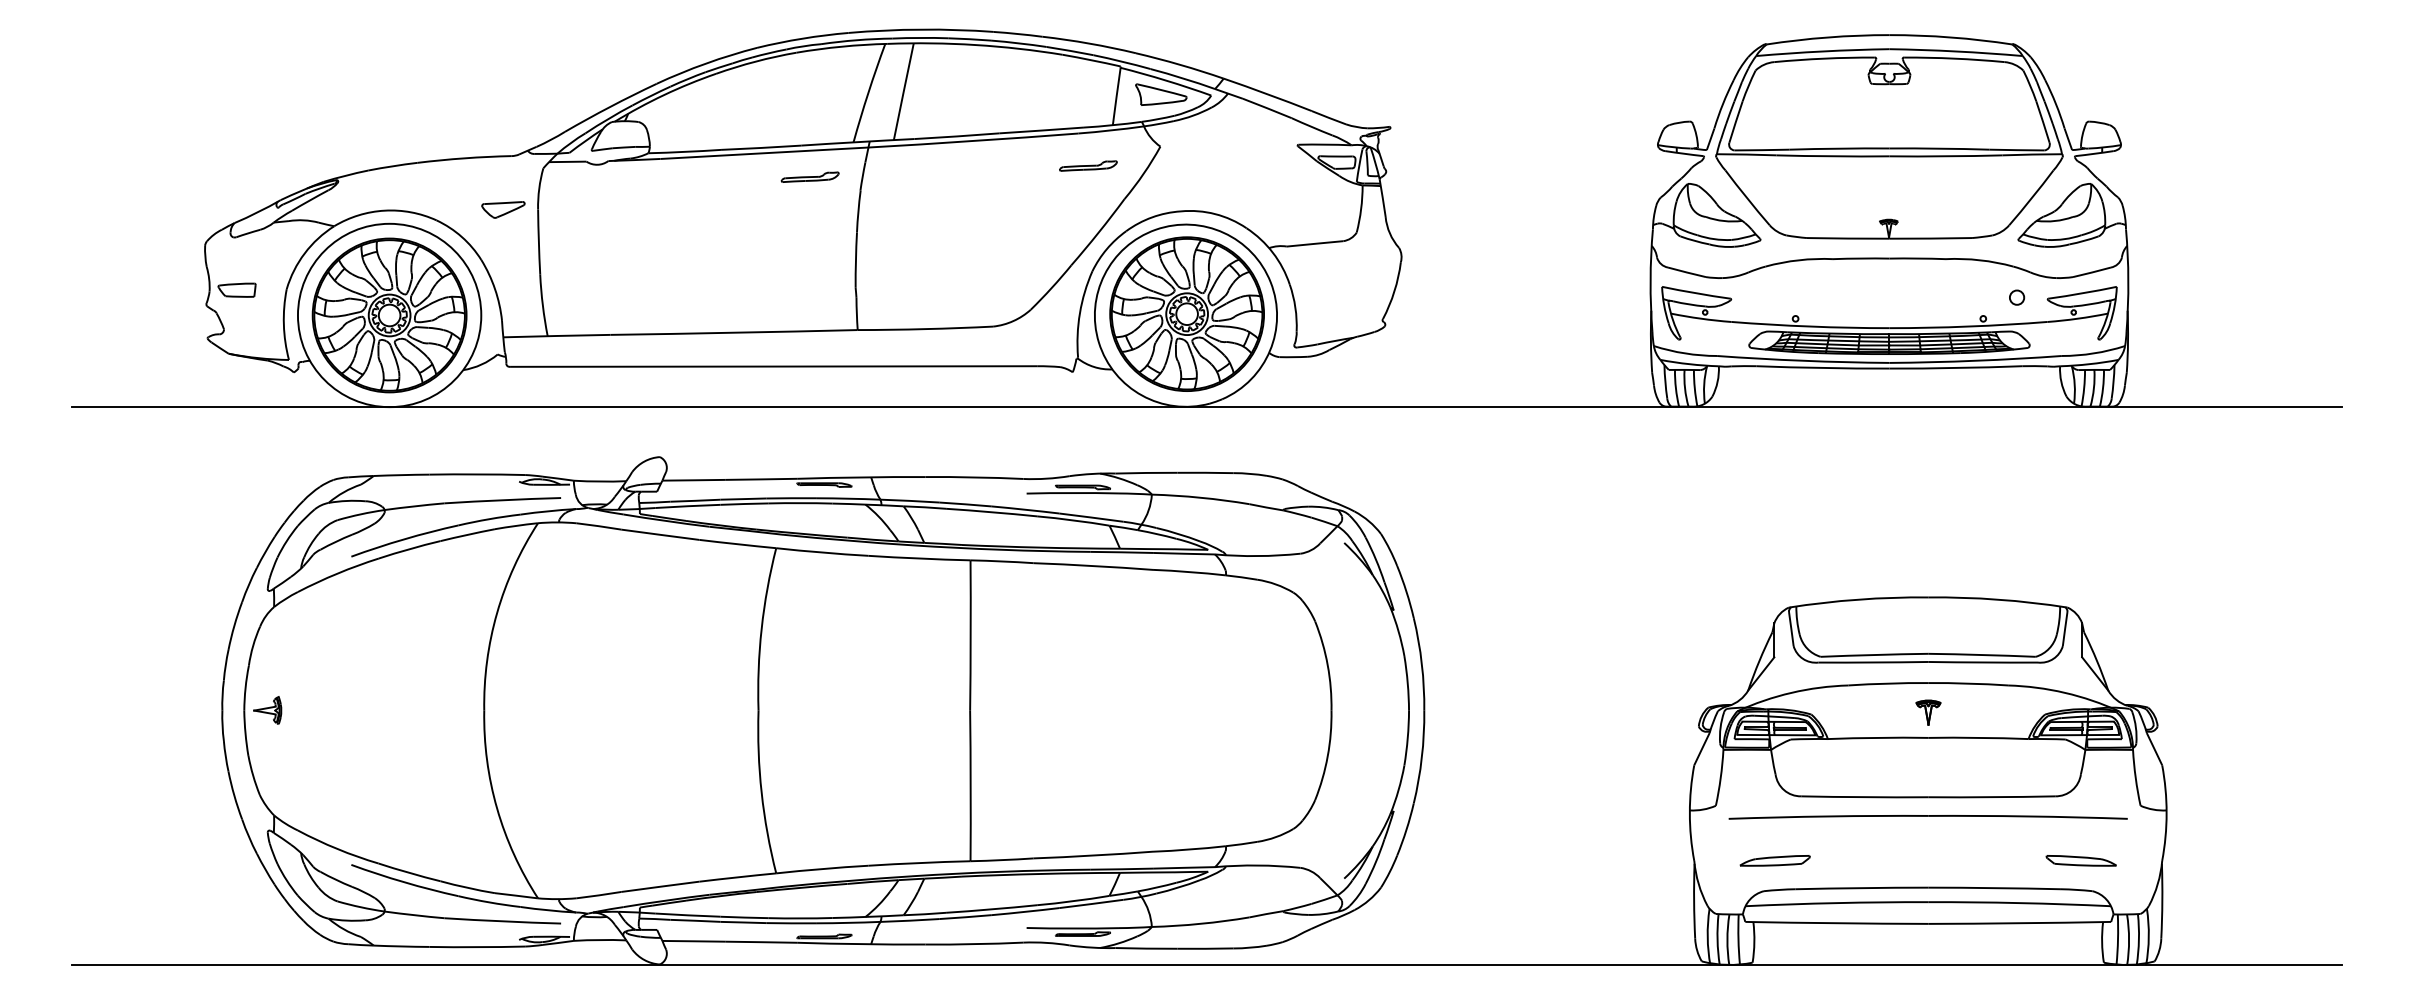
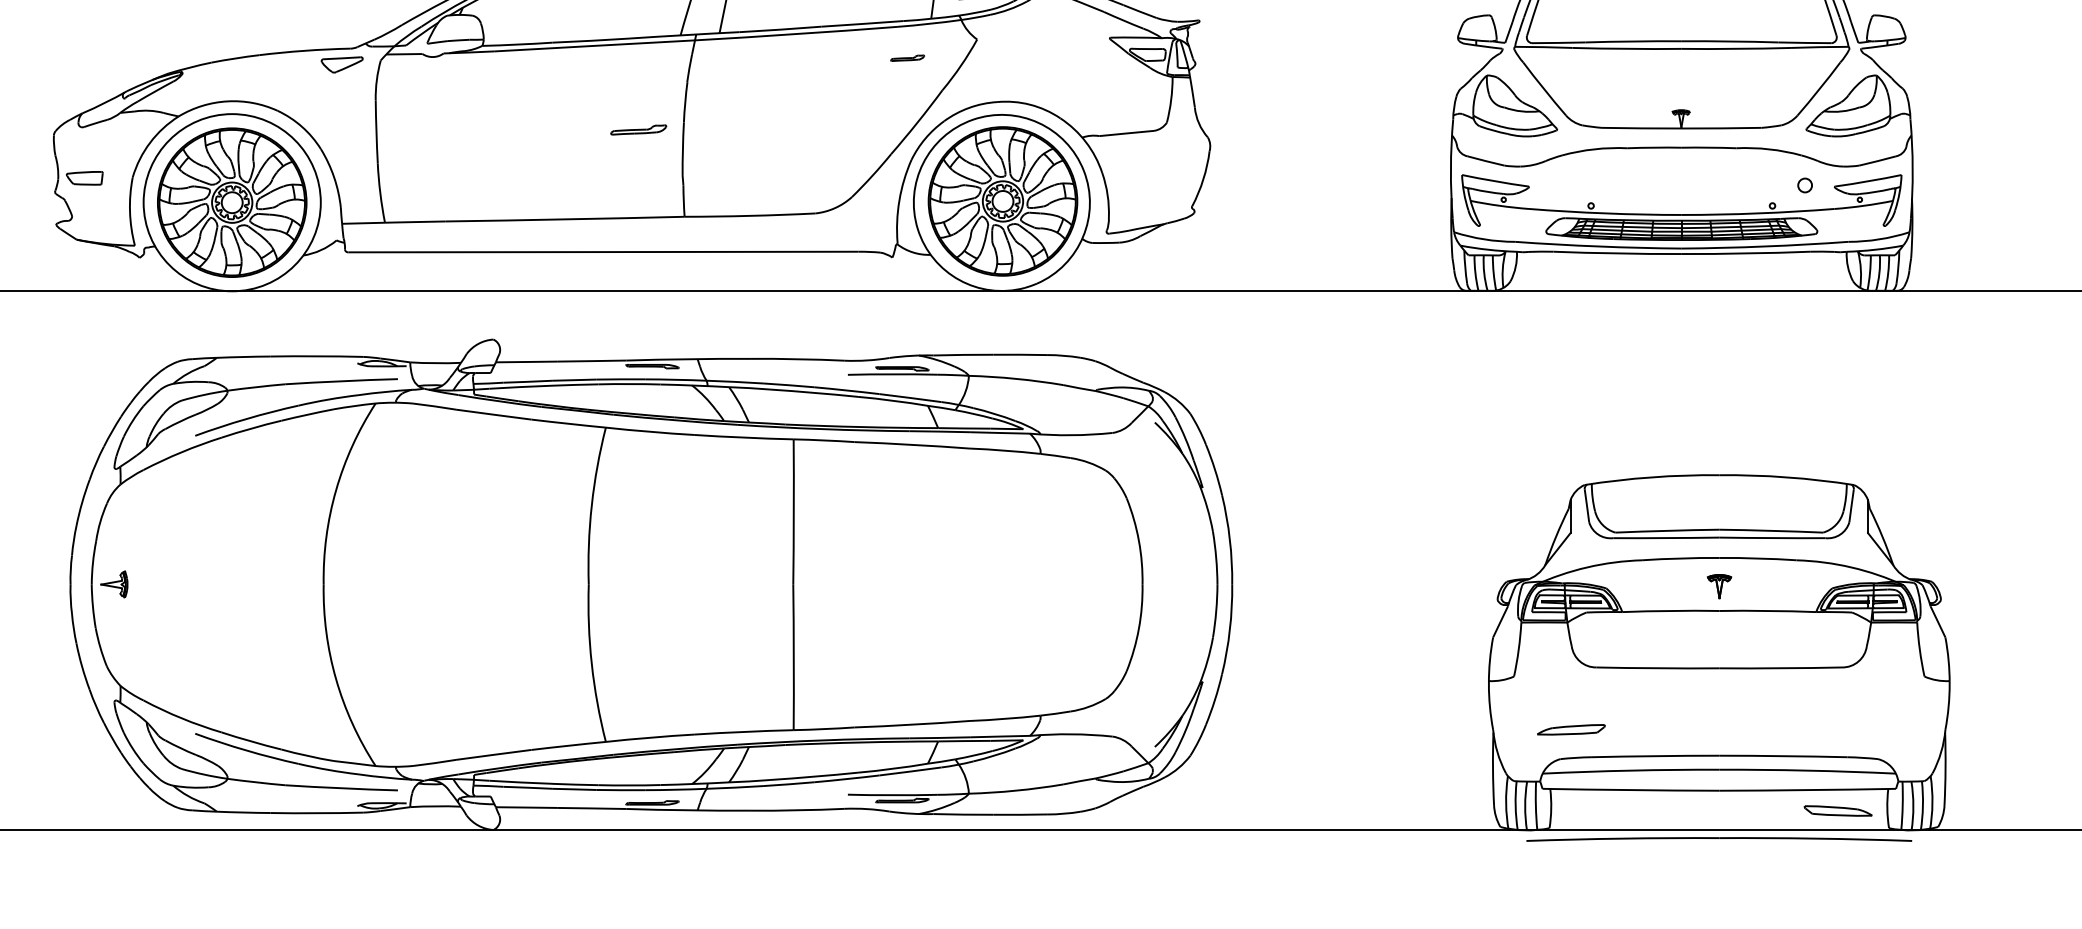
part: (1088, 165) -> (907, 57), size x0.6
part: (809, 176) -> (638, 129), moved
part: (503, 209) -> (342, 64), moved
part: (1927, 817) -> (1718, 839), moved
part: (2080, 860) -> (1837, 810), moved

